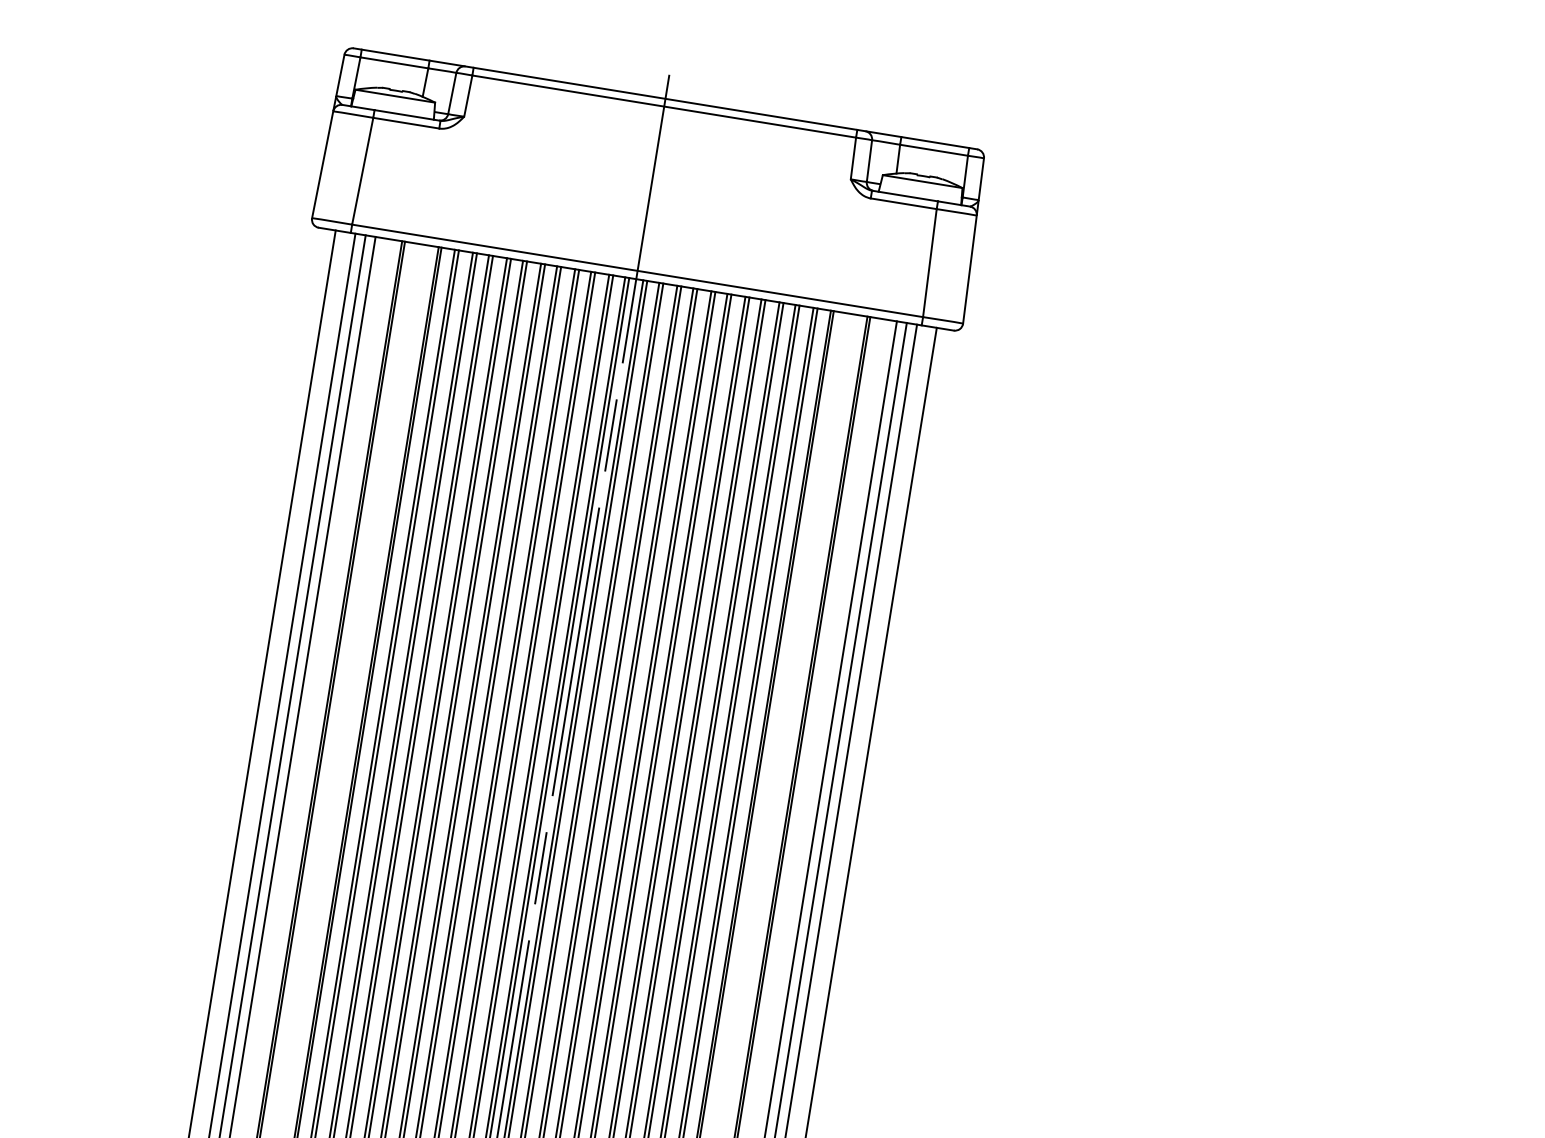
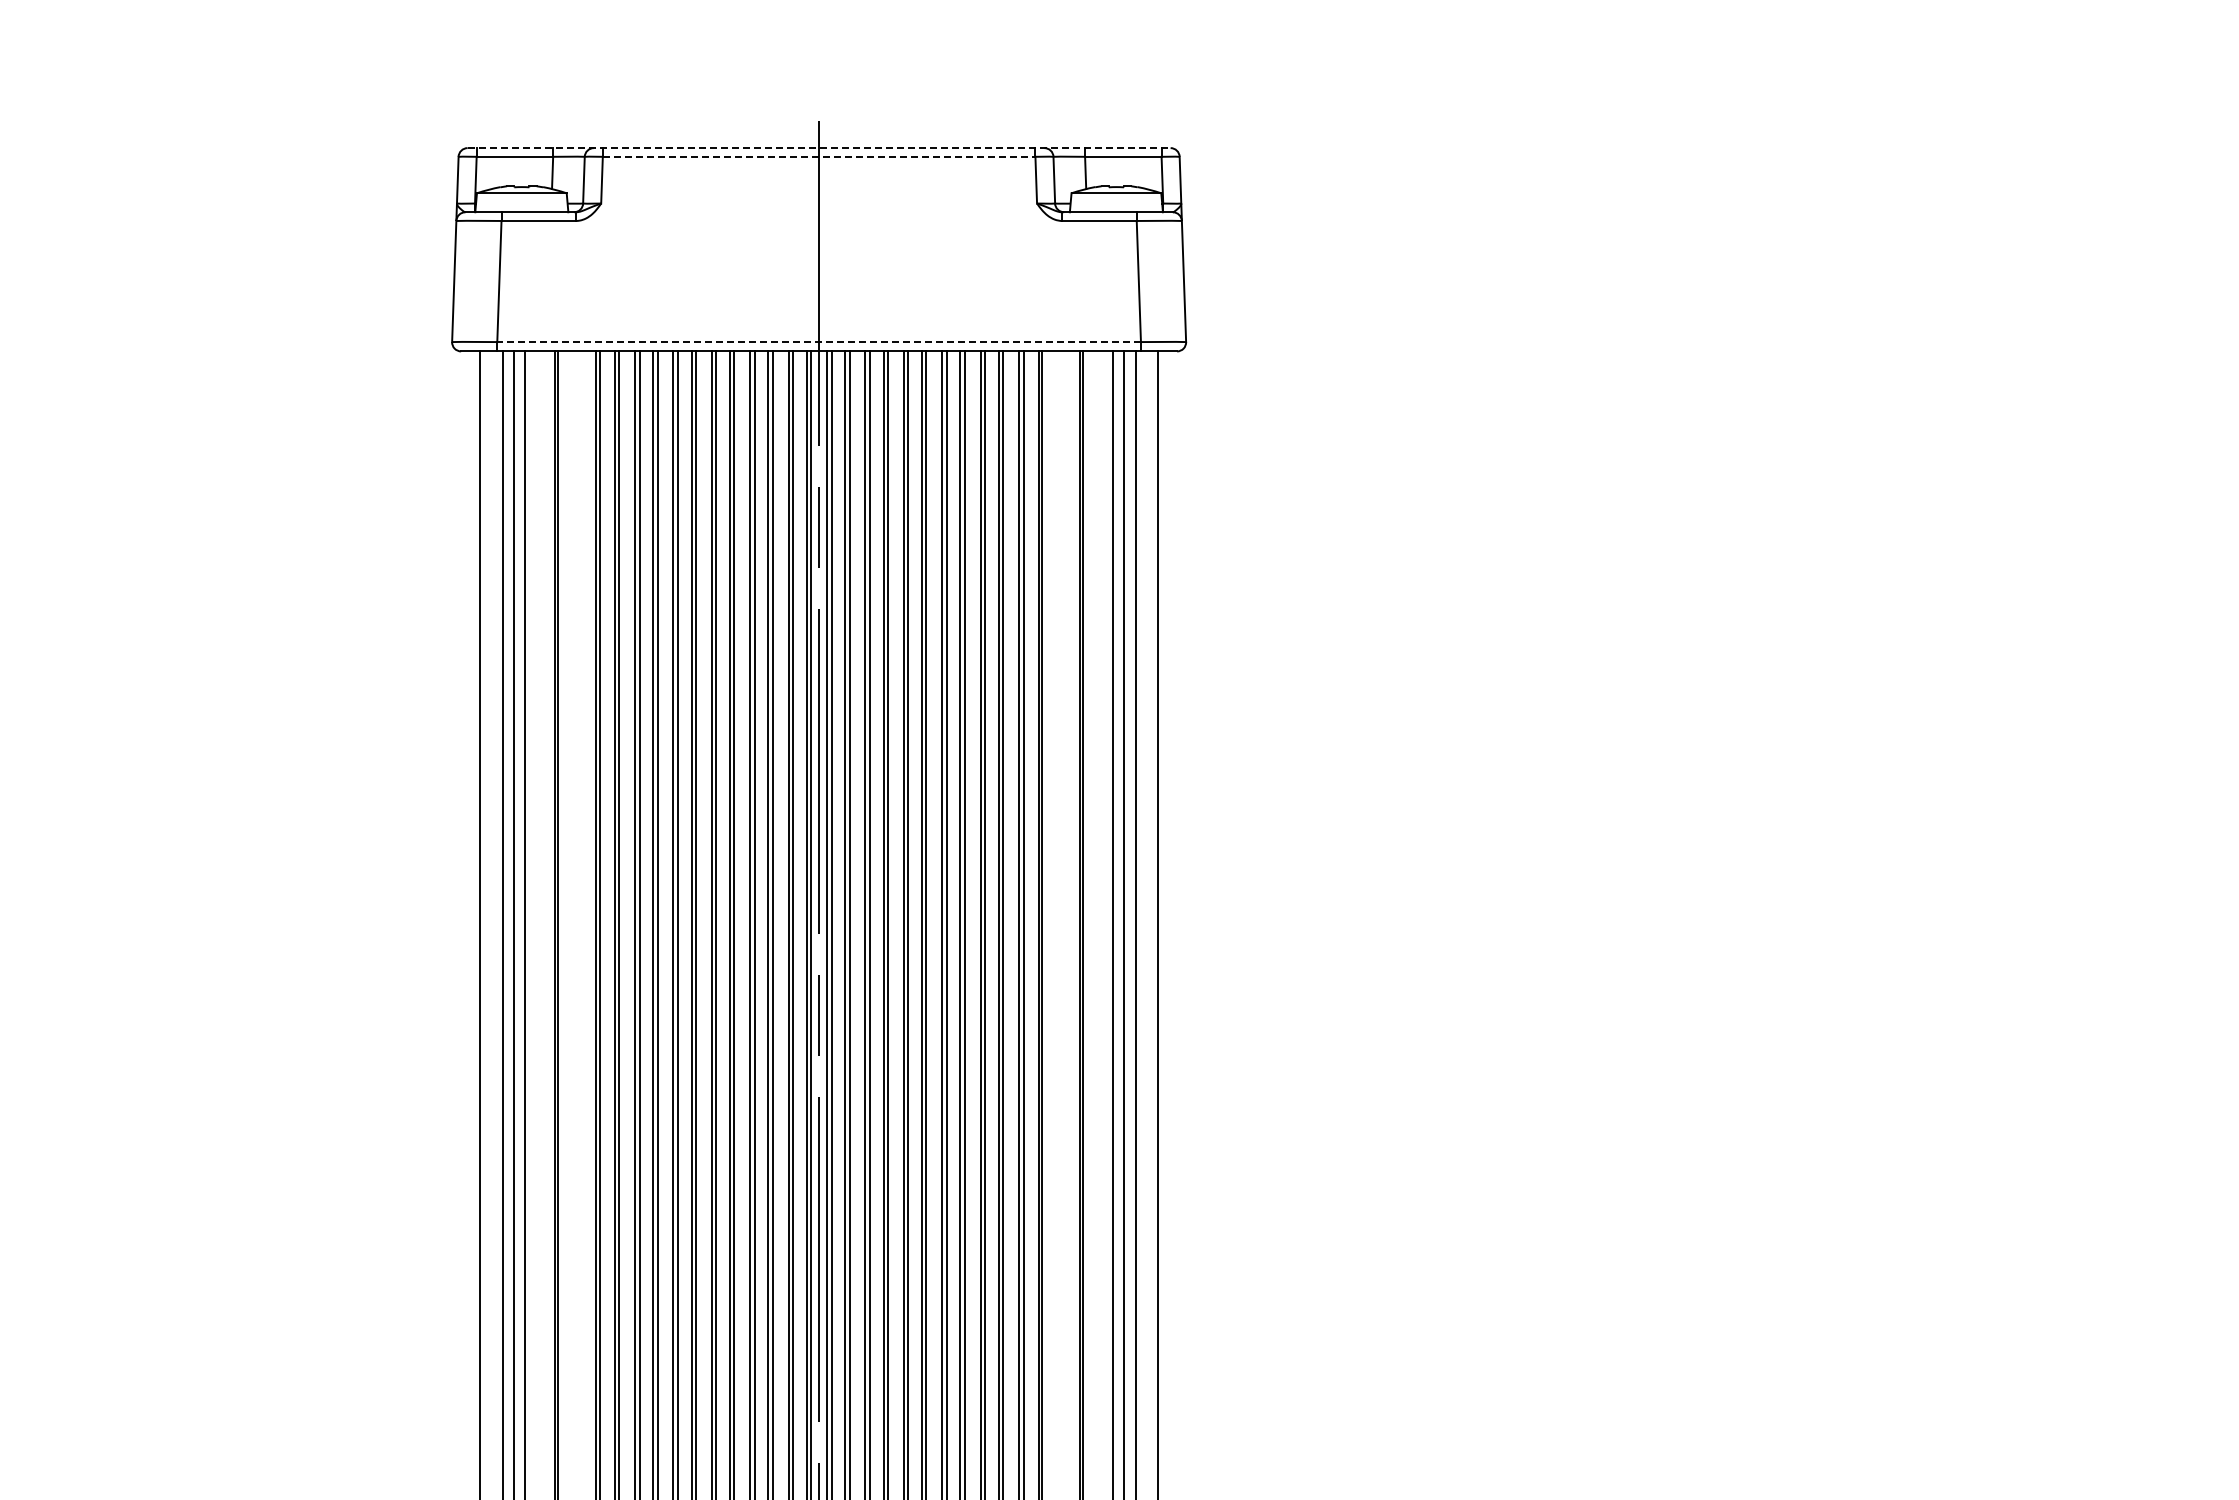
line: (665, 99) -> (819, 148), solid -> dashed
line: (664, 106) -> (819, 156), solid -> dashed
line: (637, 271) -> (819, 342), solid -> dashed

